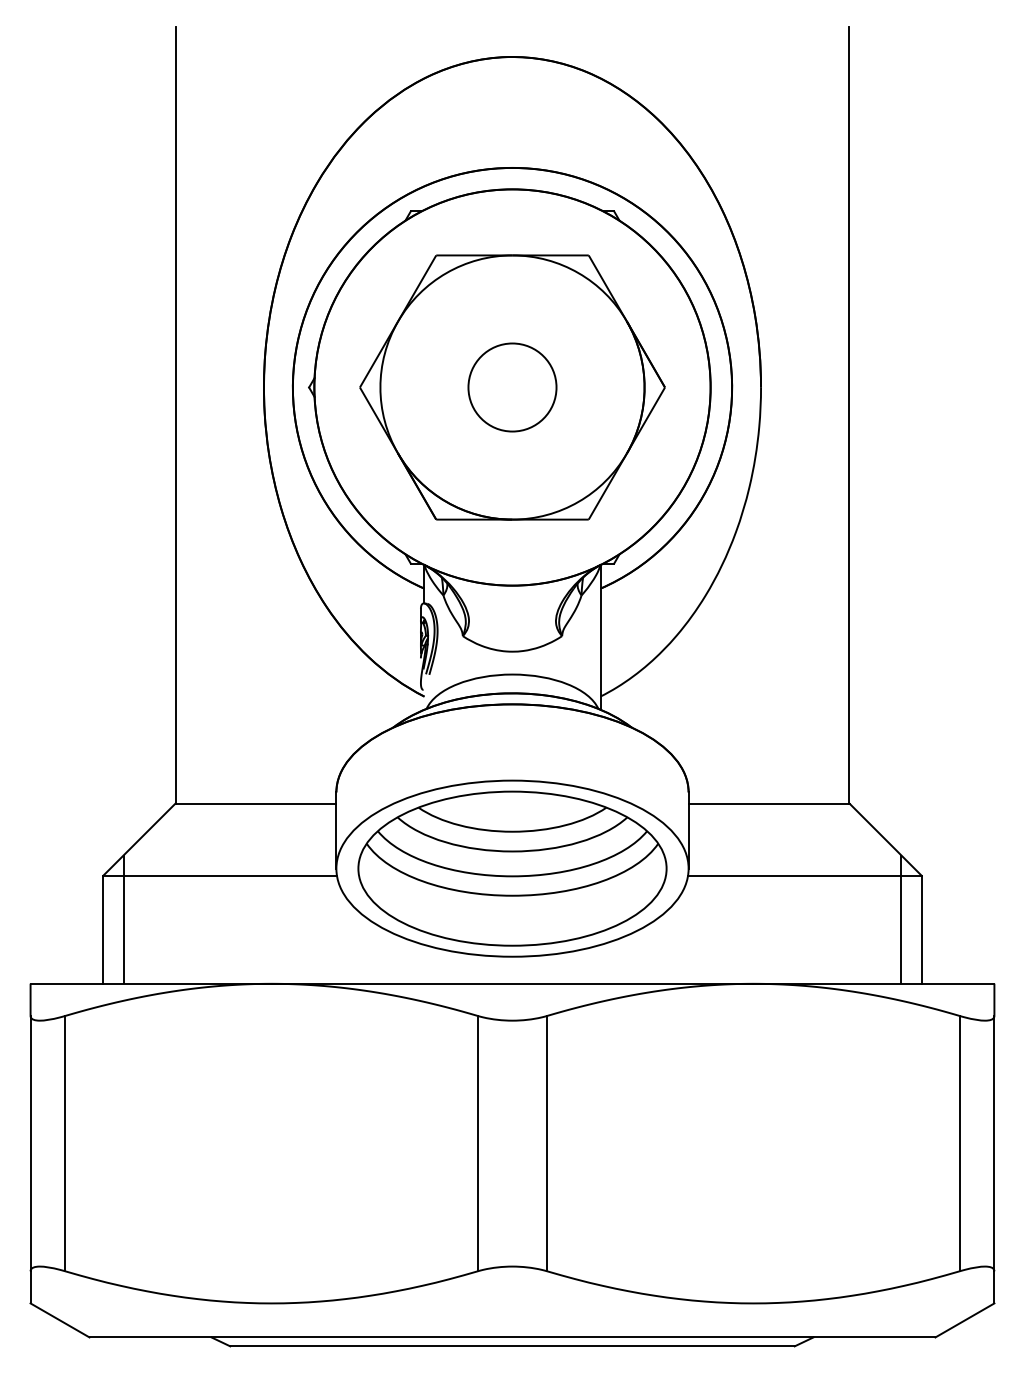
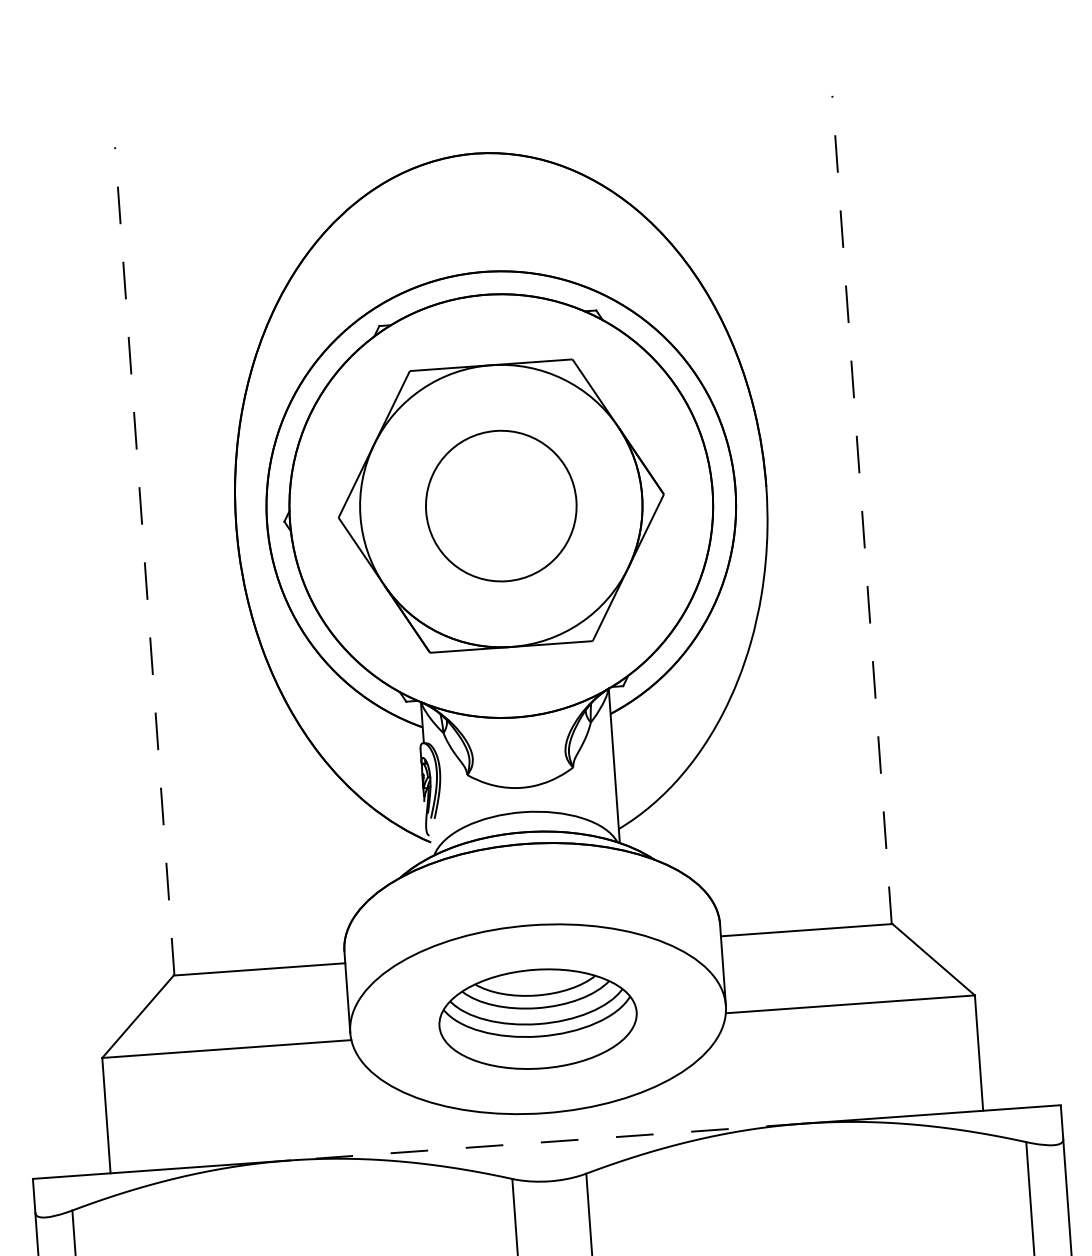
circle: (512, 387) -> (501, 506), size x1.6
line: (176, 414) -> (145, 560), solid -> dashed
line: (848, 414) -> (861, 509), solid -> dashed
part: (512, 868) -> (538, 1019), size x0.6
line: (123, 919) -> (127, 1103), removed
line: (901, 919) -> (956, 1043), removed
line: (512, 983) -> (546, 1141), solid -> dashed

